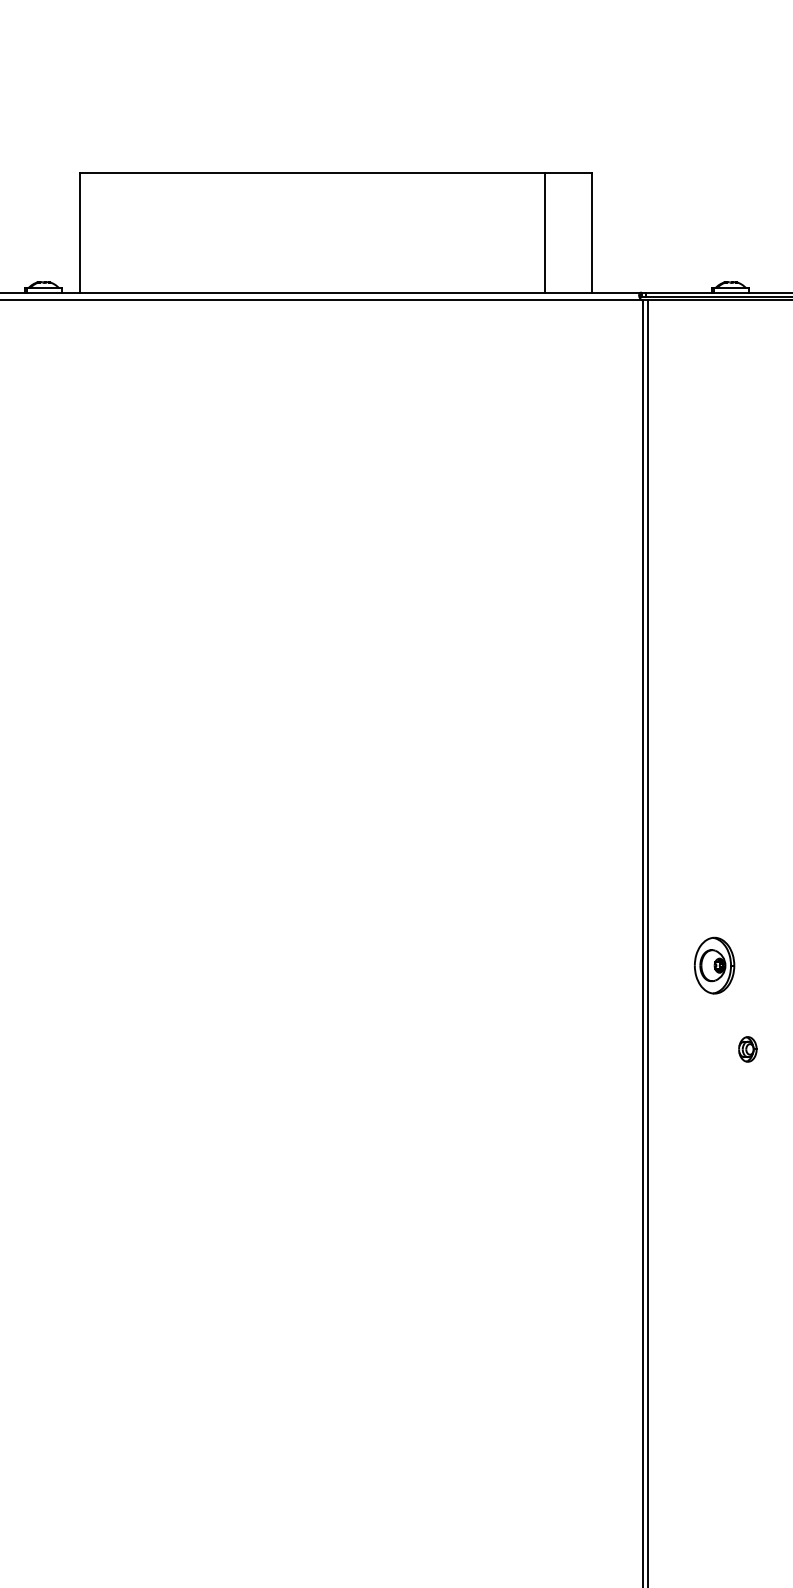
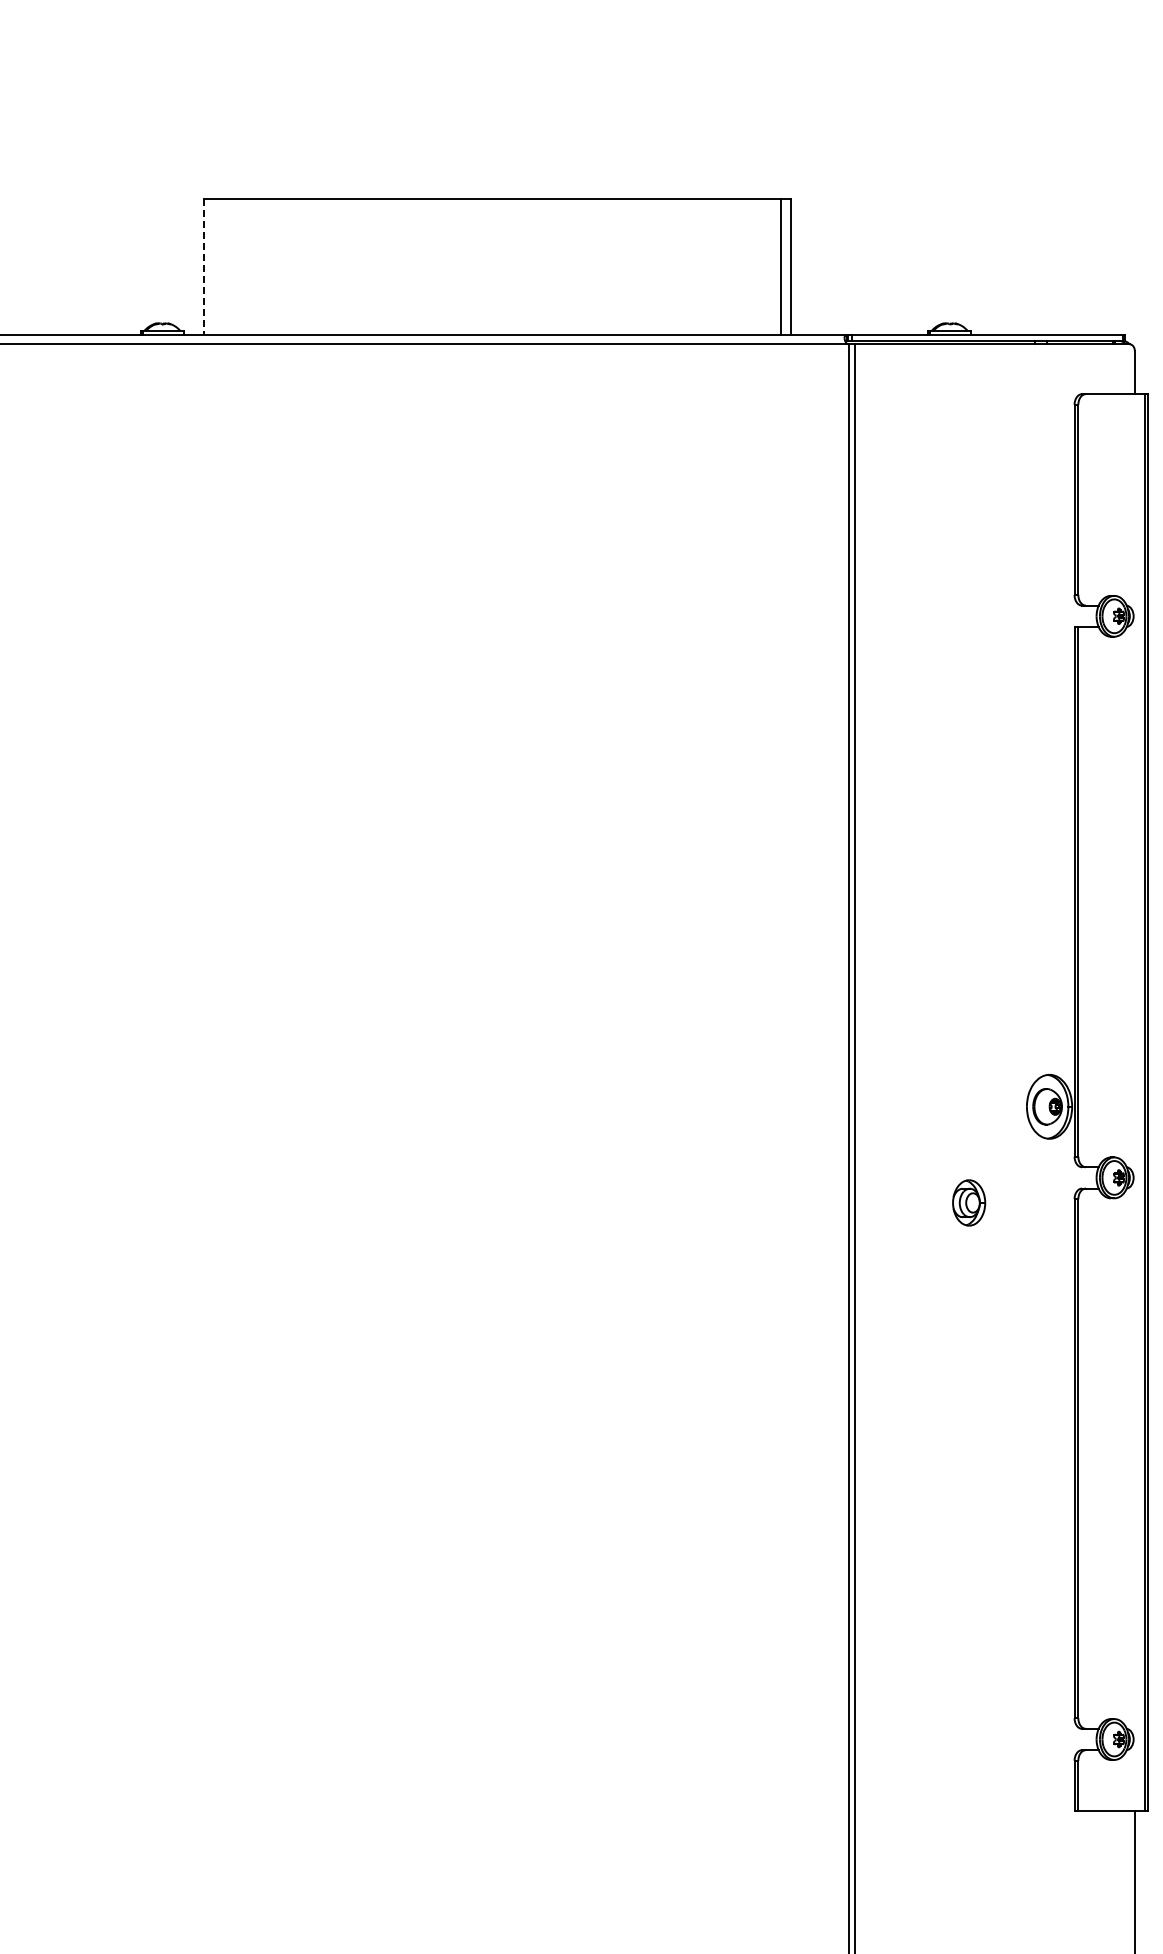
line: (545, 232) -> (781, 266), moved
line: (80, 233) -> (204, 267), solid -> dashed
part: (714, 965) -> (930, 1106), removed
part: (748, 1049) -> (969, 1202), size x1.6

